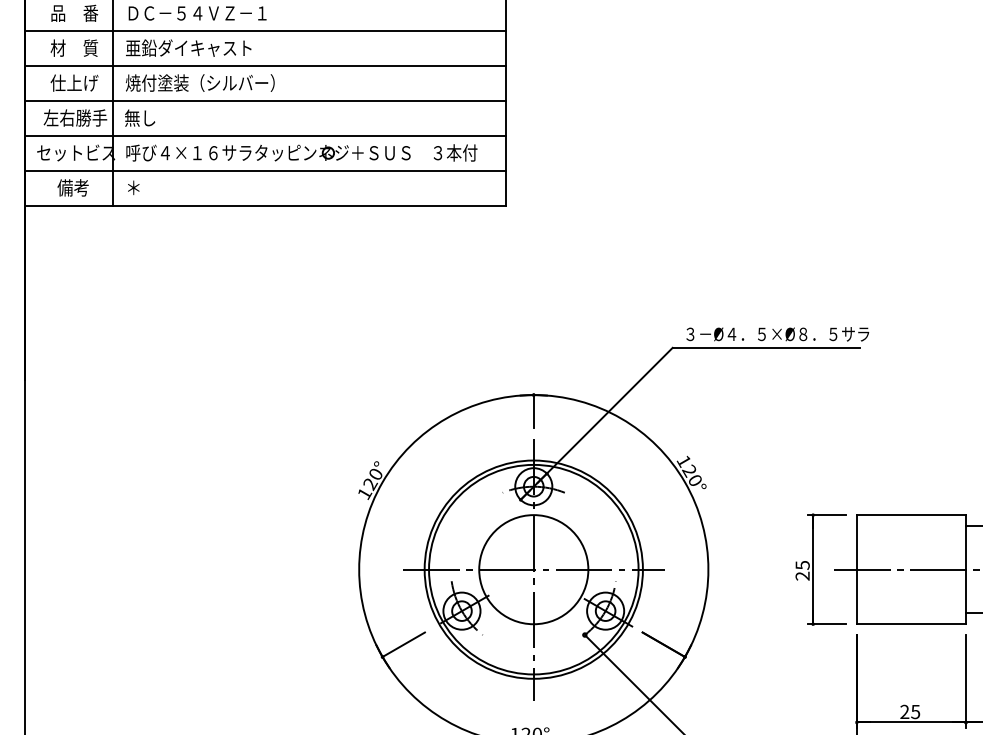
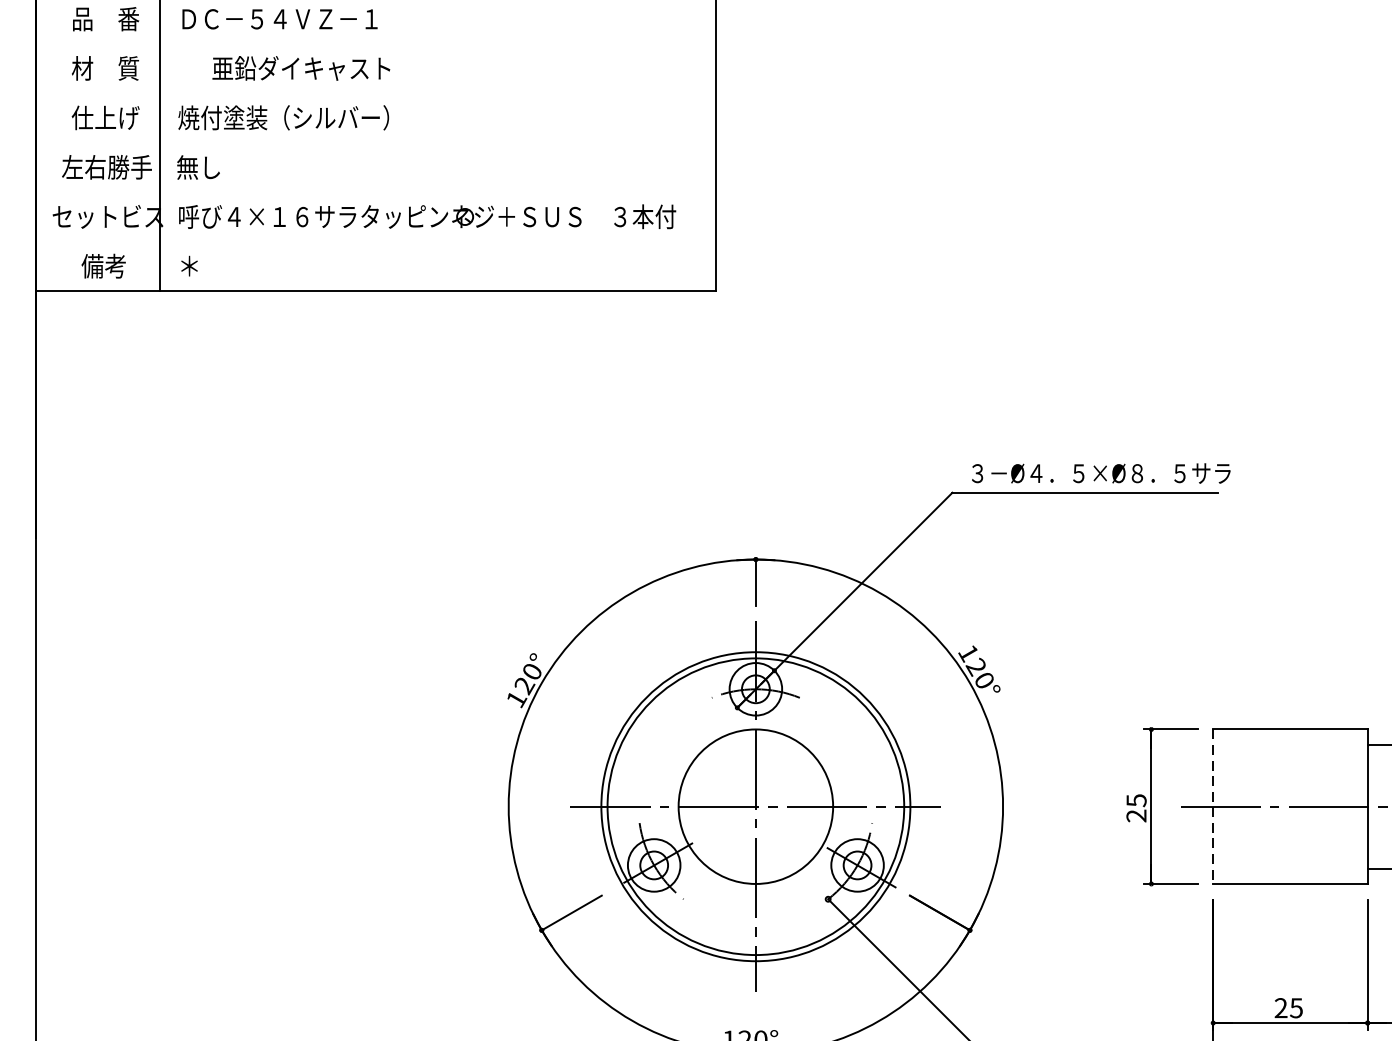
line: (265, 30) -> (376, 43), removed
text: (188, 47) -> (301, 67), moved
line: (265, 65) -> (376, 92), removed
line: (265, 100) -> (376, 142), removed
line: (265, 135) -> (376, 192), removed
line: (265, 170) -> (376, 241), removed
line: (856, 569) -> (1212, 806), solid -> dashed

